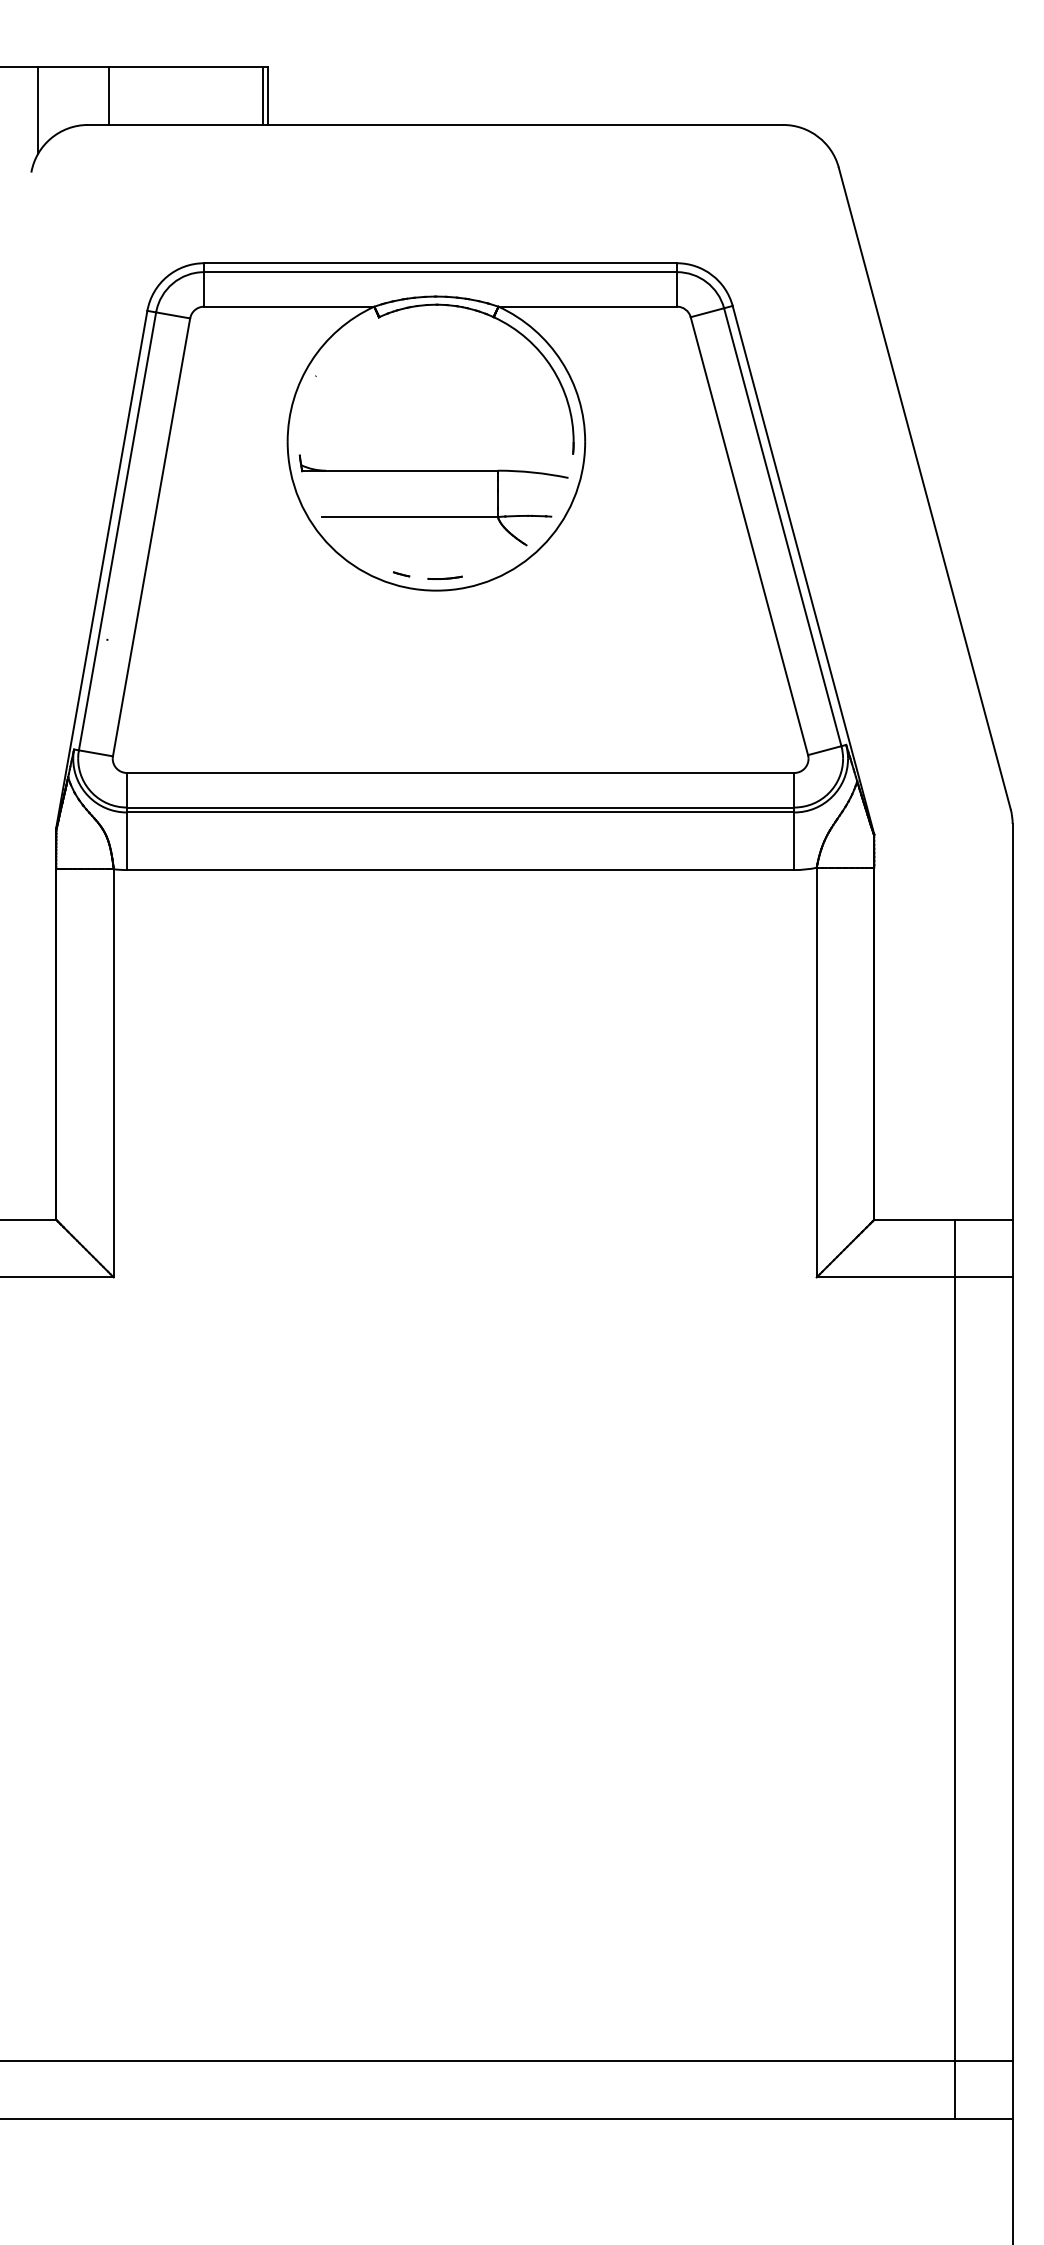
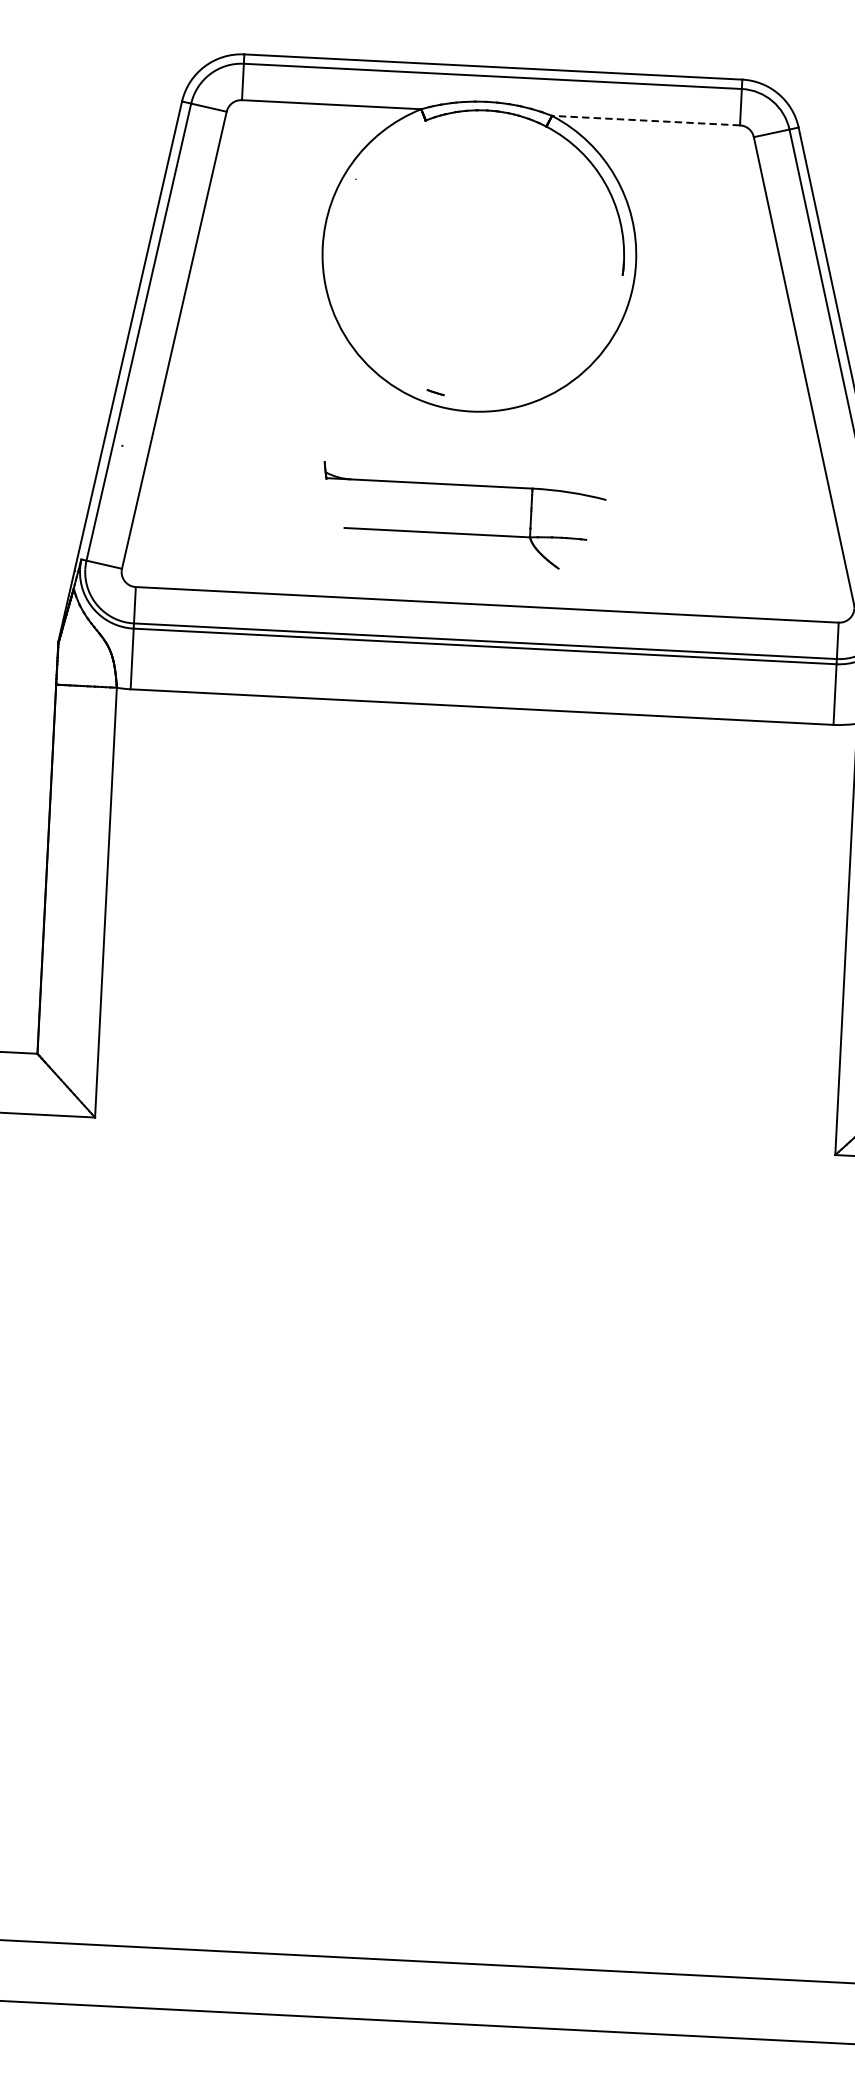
line: (587, 306) -> (645, 120), solid -> dashed
part: (433, 516) -> (462, 533), moved
part: (444, 577) -> (480, 398), removed

